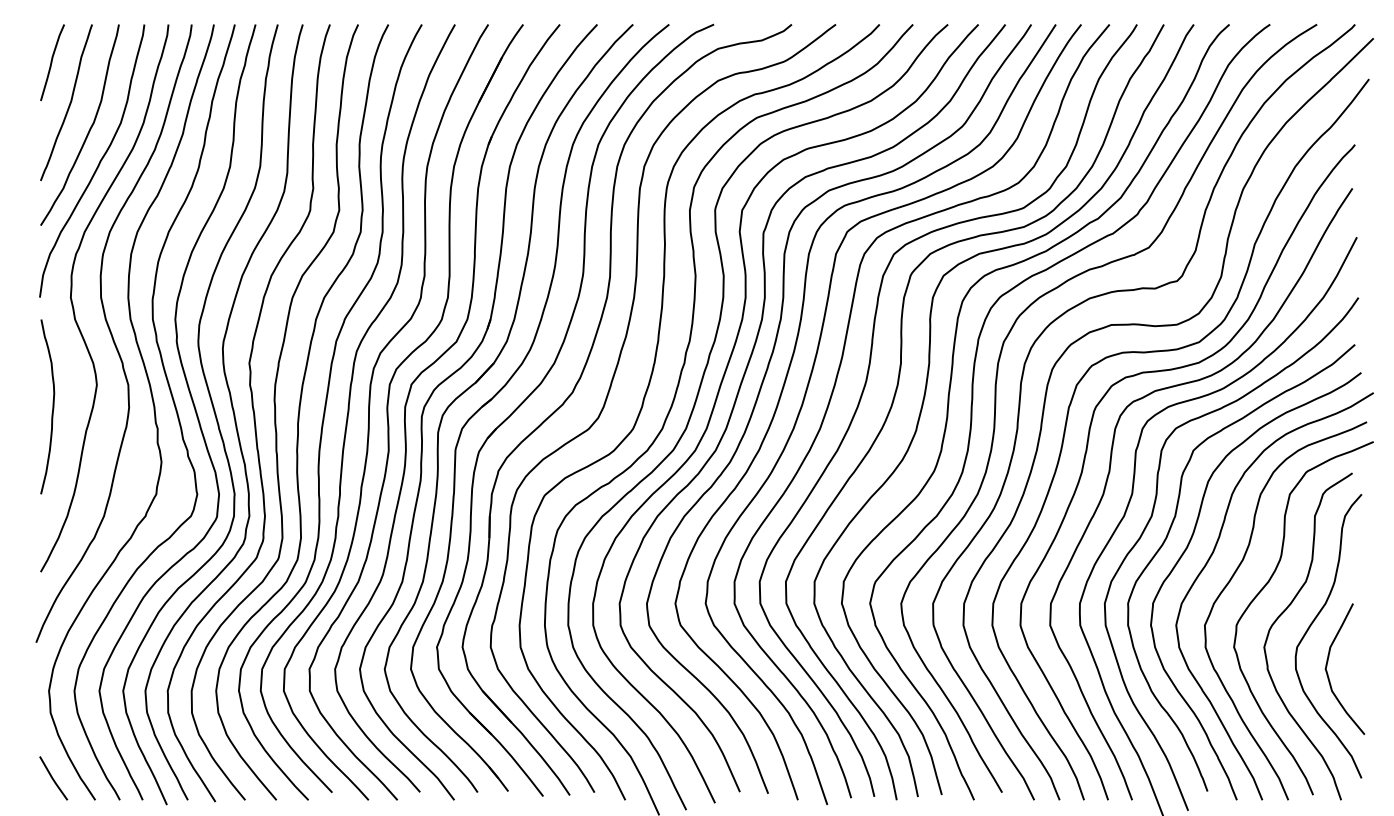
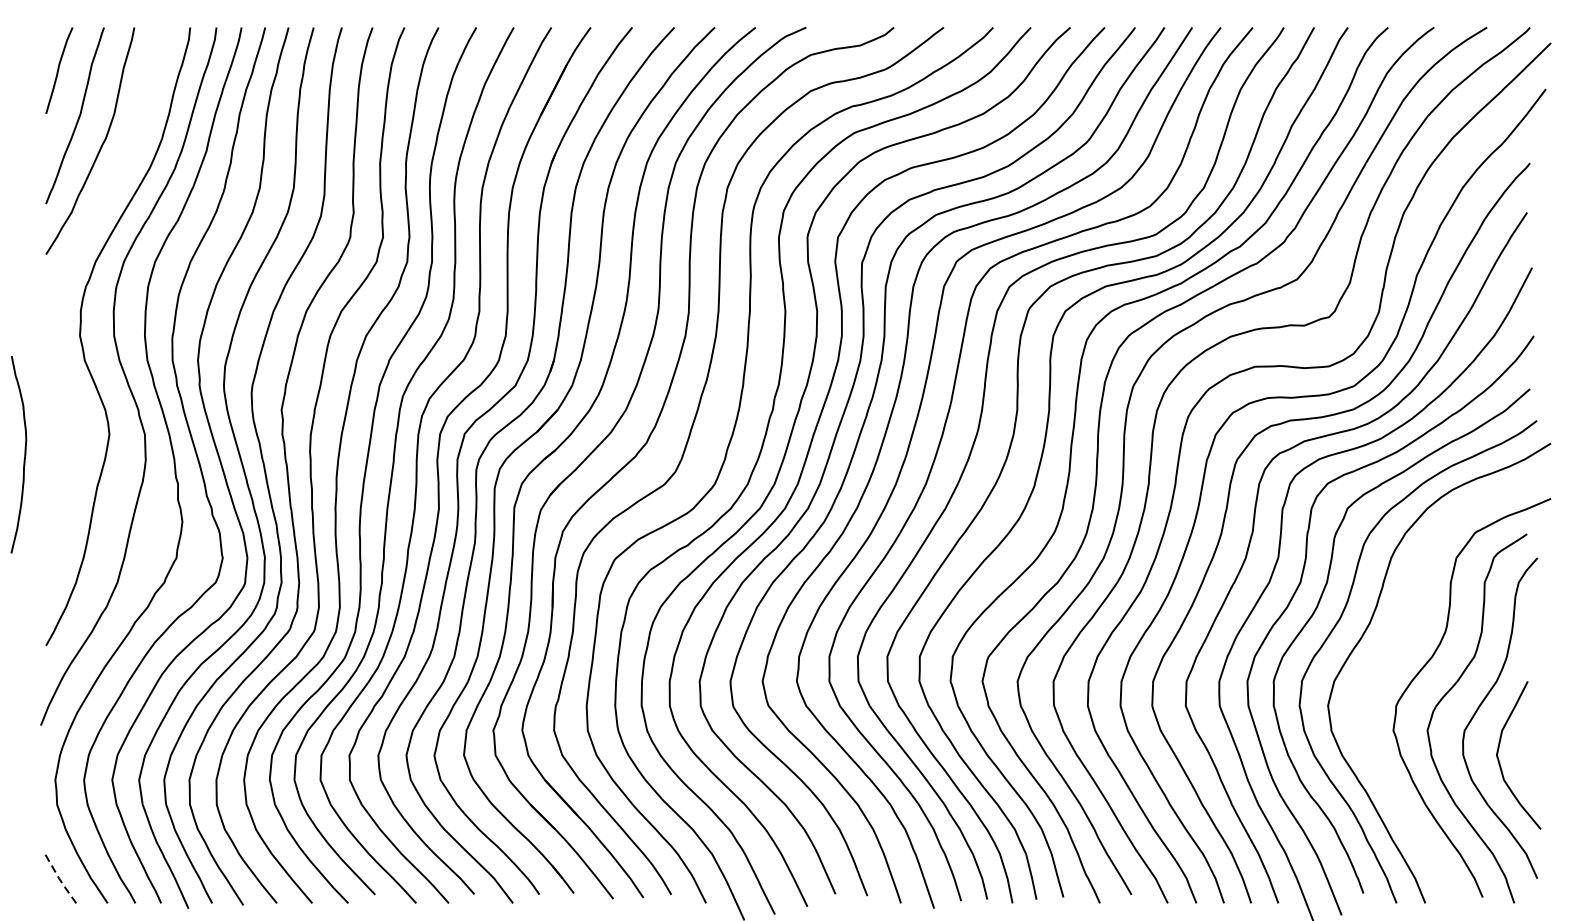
curve: (98, 163) -> (111, 184), removed
curve: (52, 406) -> (24, 454), moved
curve: (1231, 580) -> (1390, 655), removed
line: (52, 779) -> (59, 879), solid -> dashed

